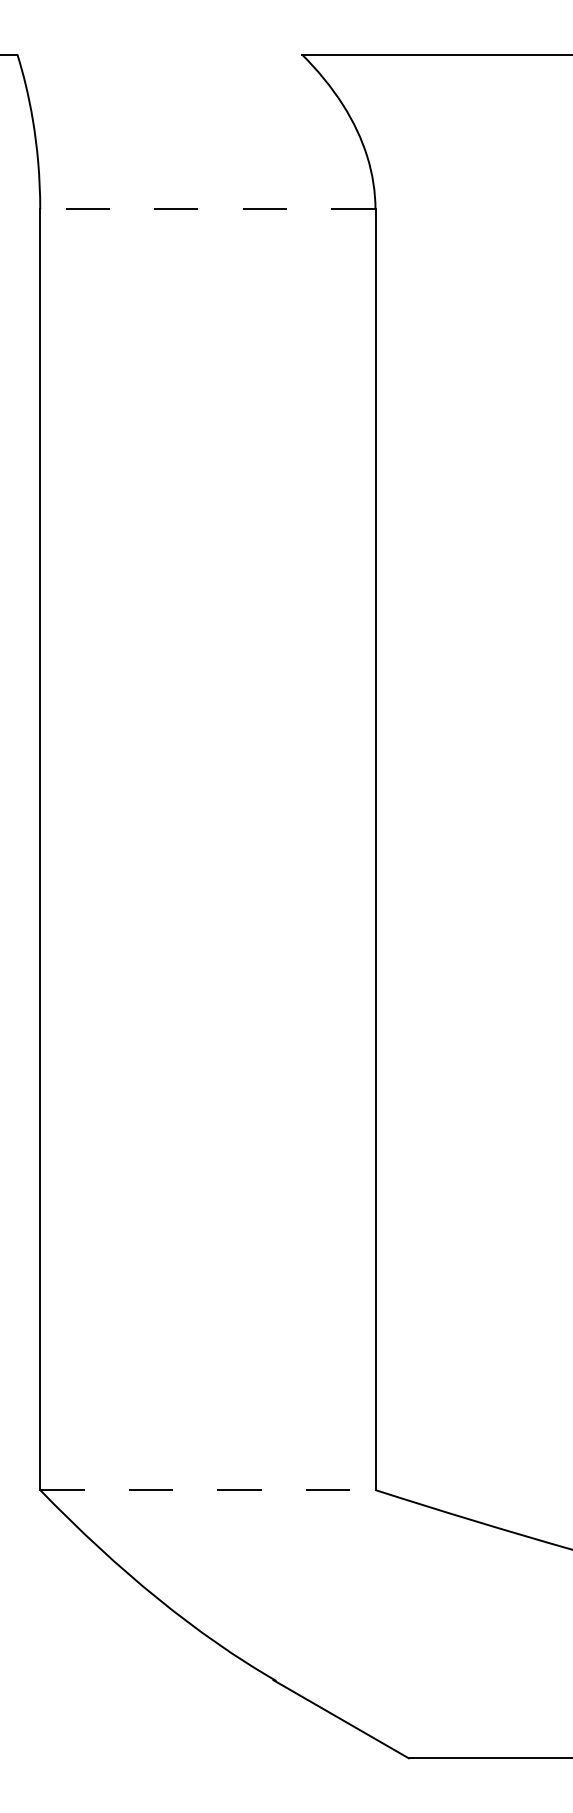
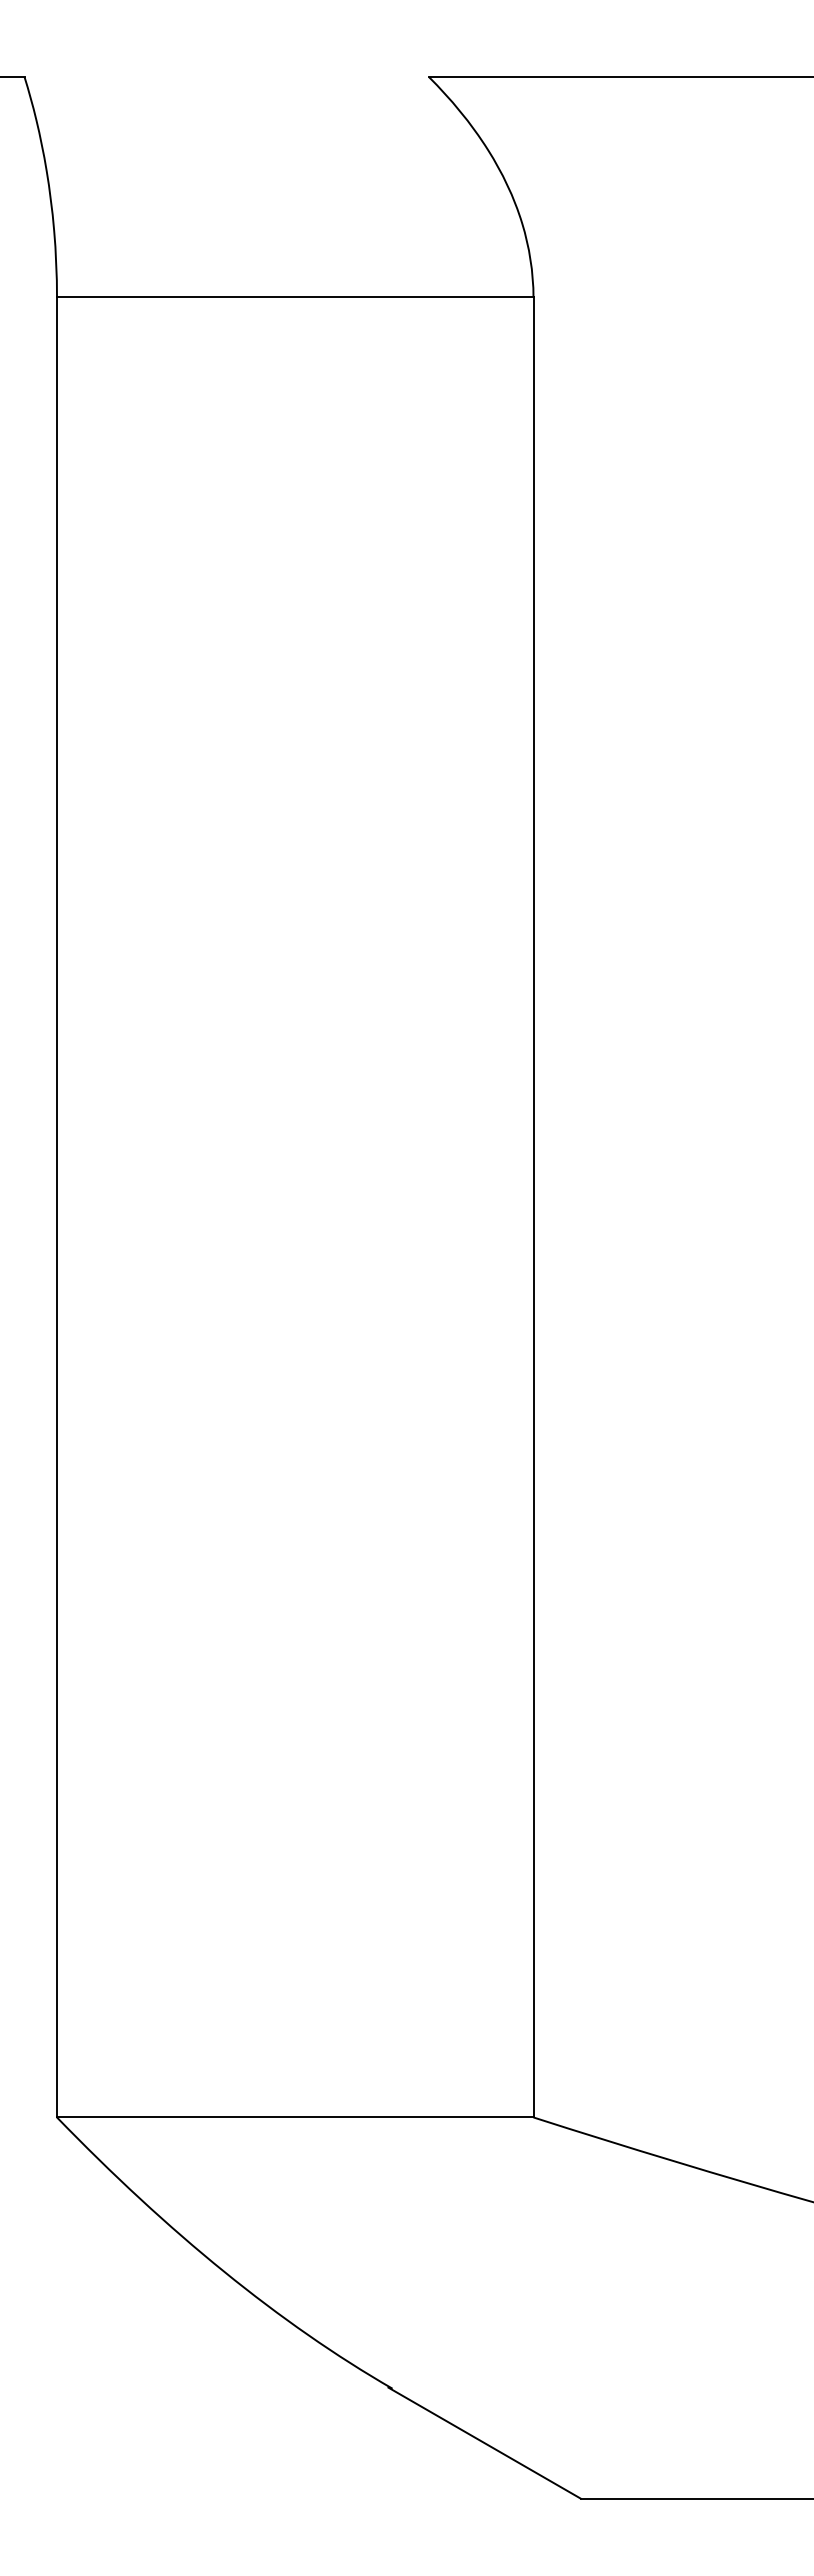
line: (207, 209) -> (294, 297), dashed -> solid
line: (208, 1490) -> (295, 2117), dashed -> solid

